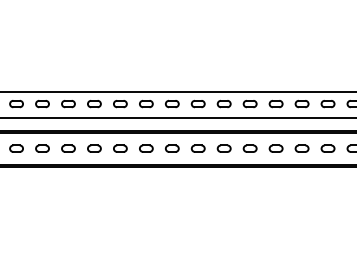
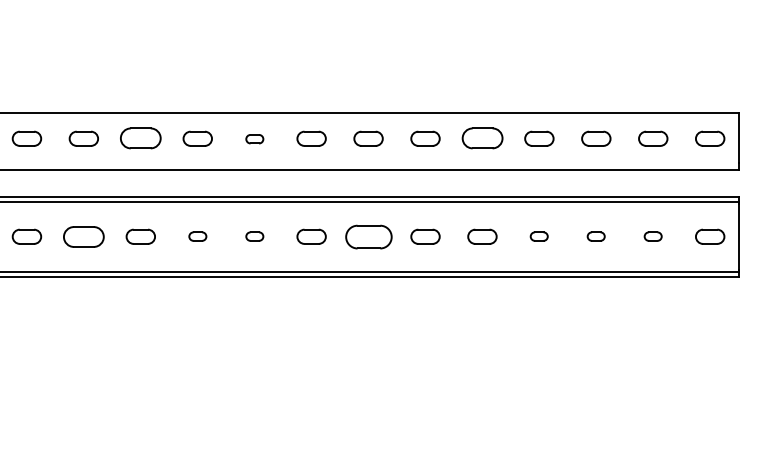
part: (94, 104) -> (140, 139), size x1.4
part: (146, 104) -> (255, 139), size x0.6
part: (249, 104) -> (480, 139), size x1.4
part: (68, 148) -> (83, 236), size x1.4
part: (120, 148) -> (198, 236), size x0.6
part: (146, 148) -> (255, 236), size x0.6
part: (197, 148) -> (366, 236), size x1.6
part: (275, 148) -> (537, 236), size x0.6
part: (301, 148) -> (595, 236), size x0.6
part: (327, 148) -> (652, 236), size x0.6

